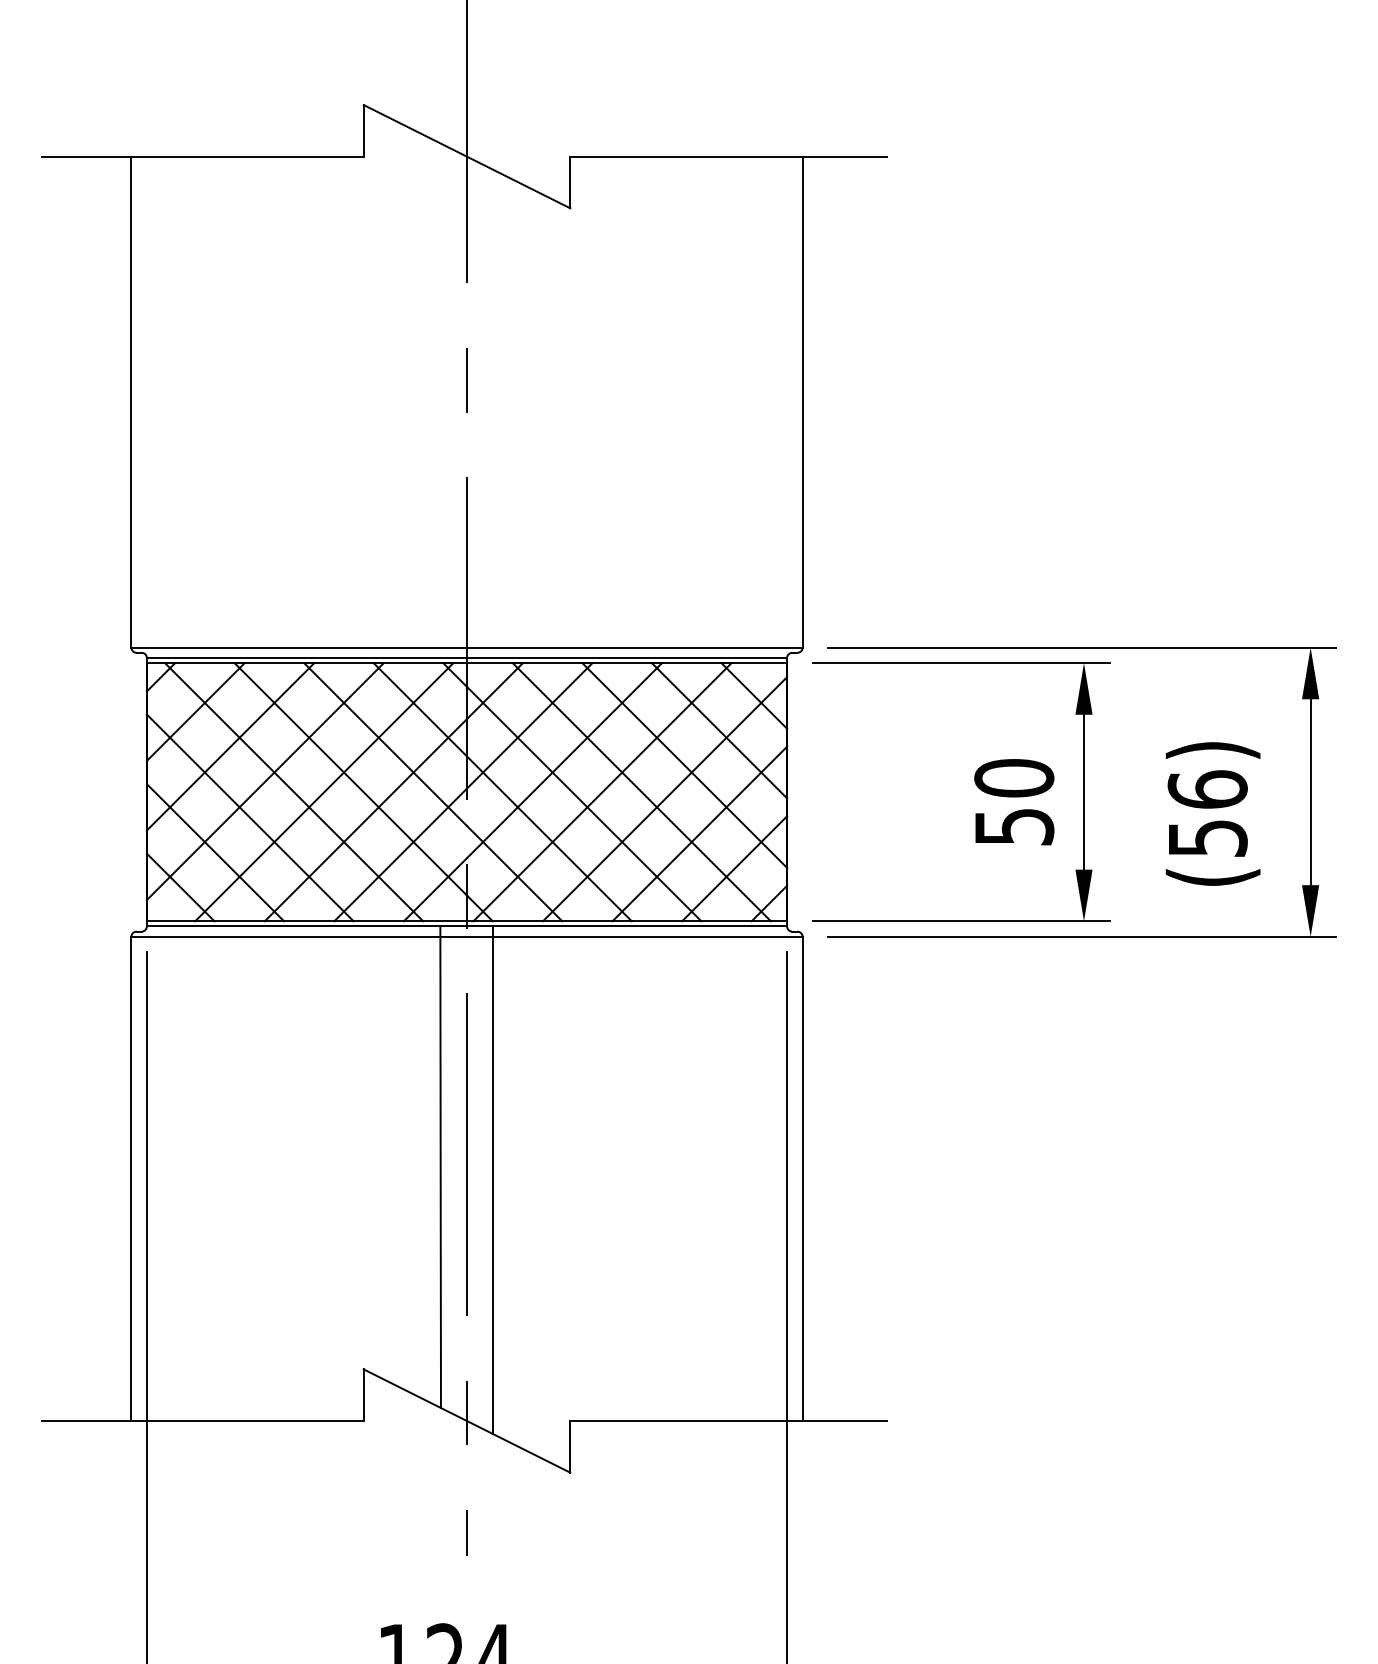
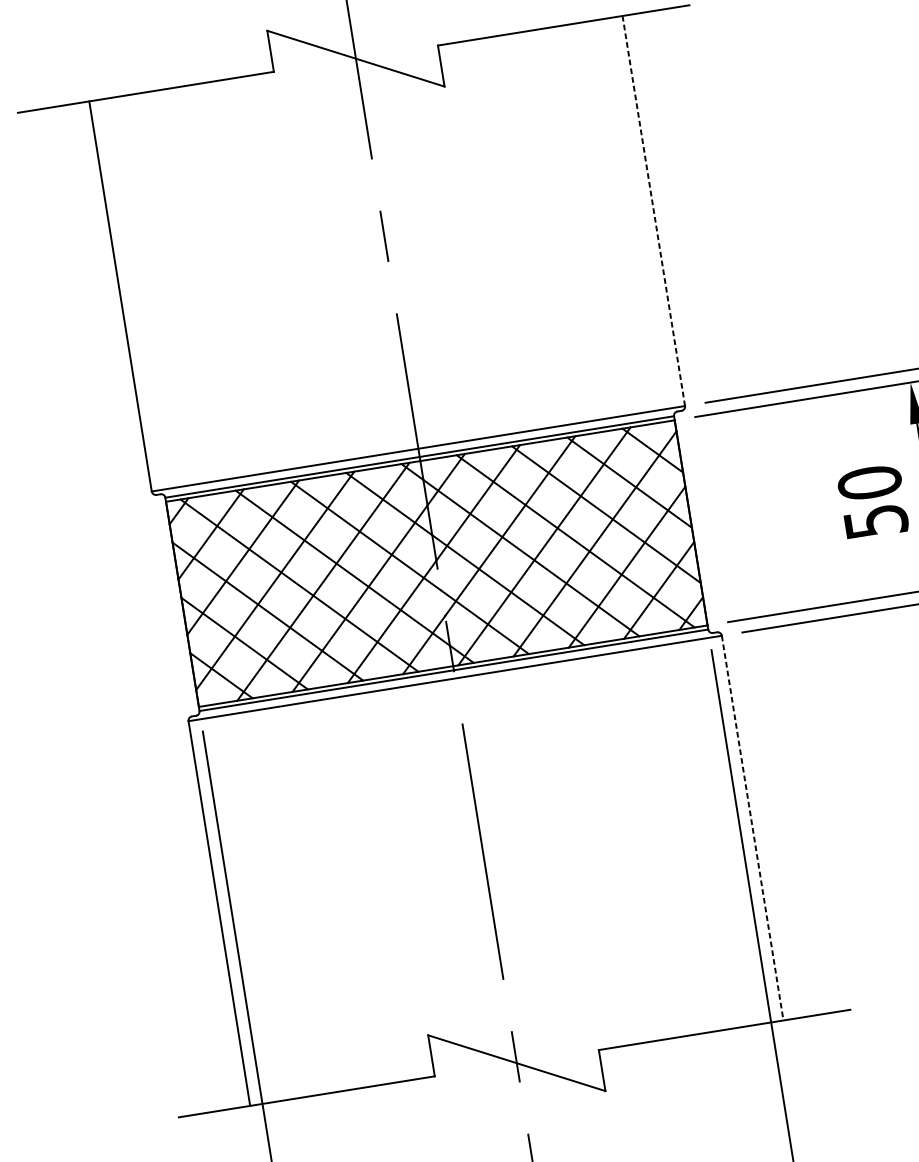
line: (802, 402) -> (653, 211), solid -> dashed
line: (440, 1167) -> (463, 865), removed
line: (492, 1179) -> (506, 868), removed
line: (802, 1179) -> (752, 828), solid -> dashed

